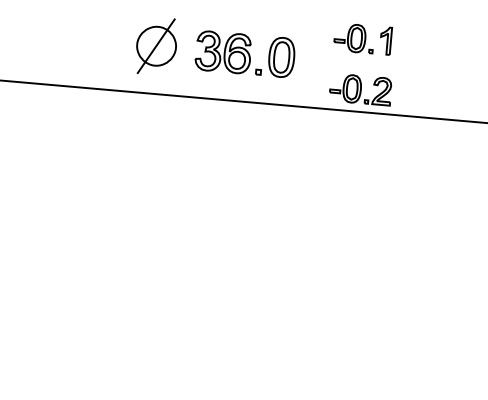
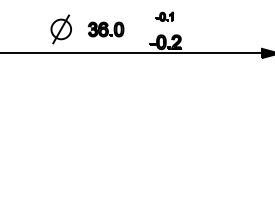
part: (362, 38) -> (164, 16), size x0.6
part: (243, 54) -> (105, 29), size x0.7

